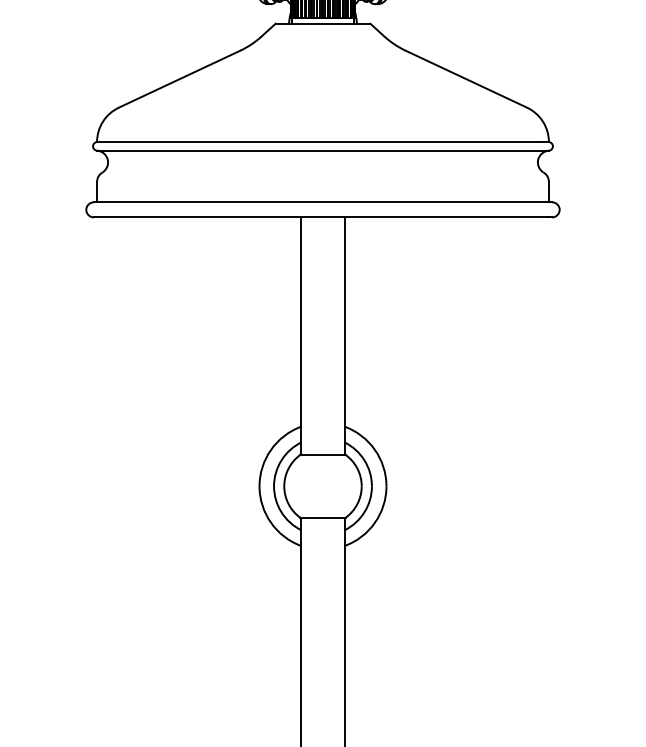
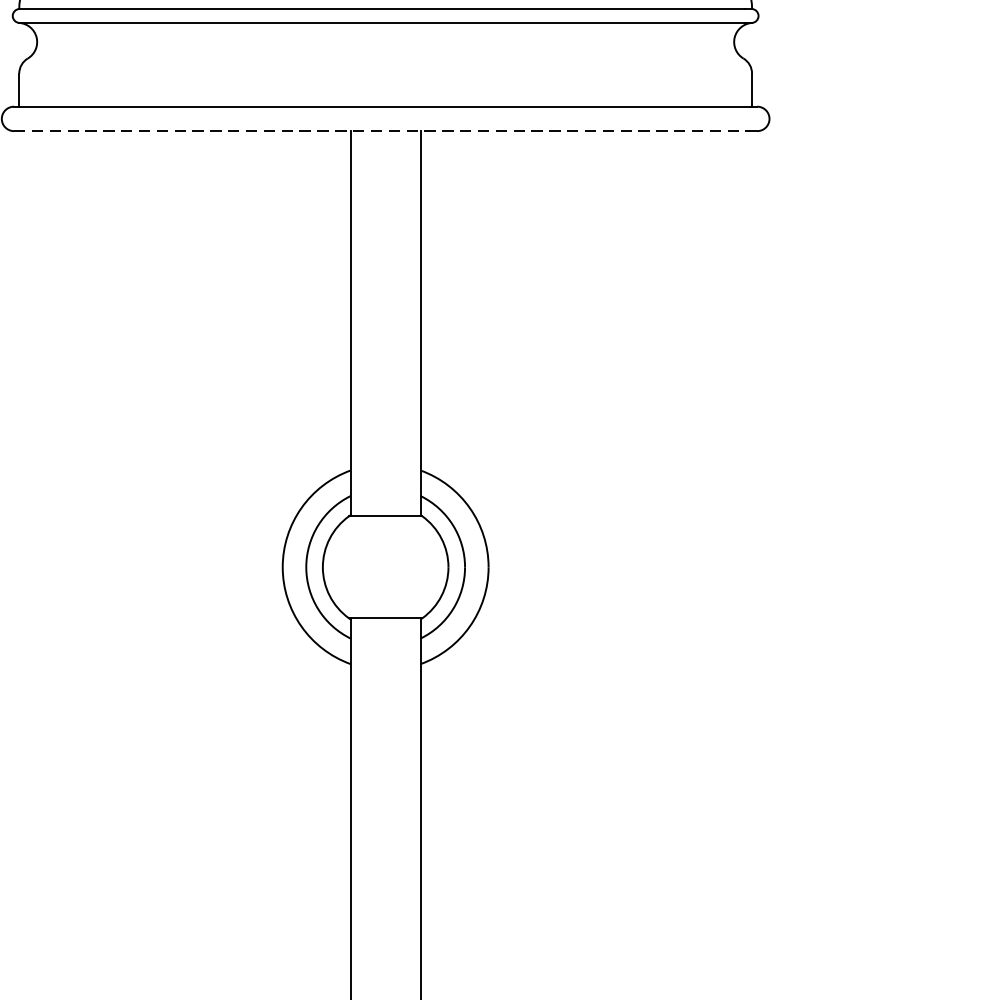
line: (320, 217) -> (381, 131), solid -> dashed

